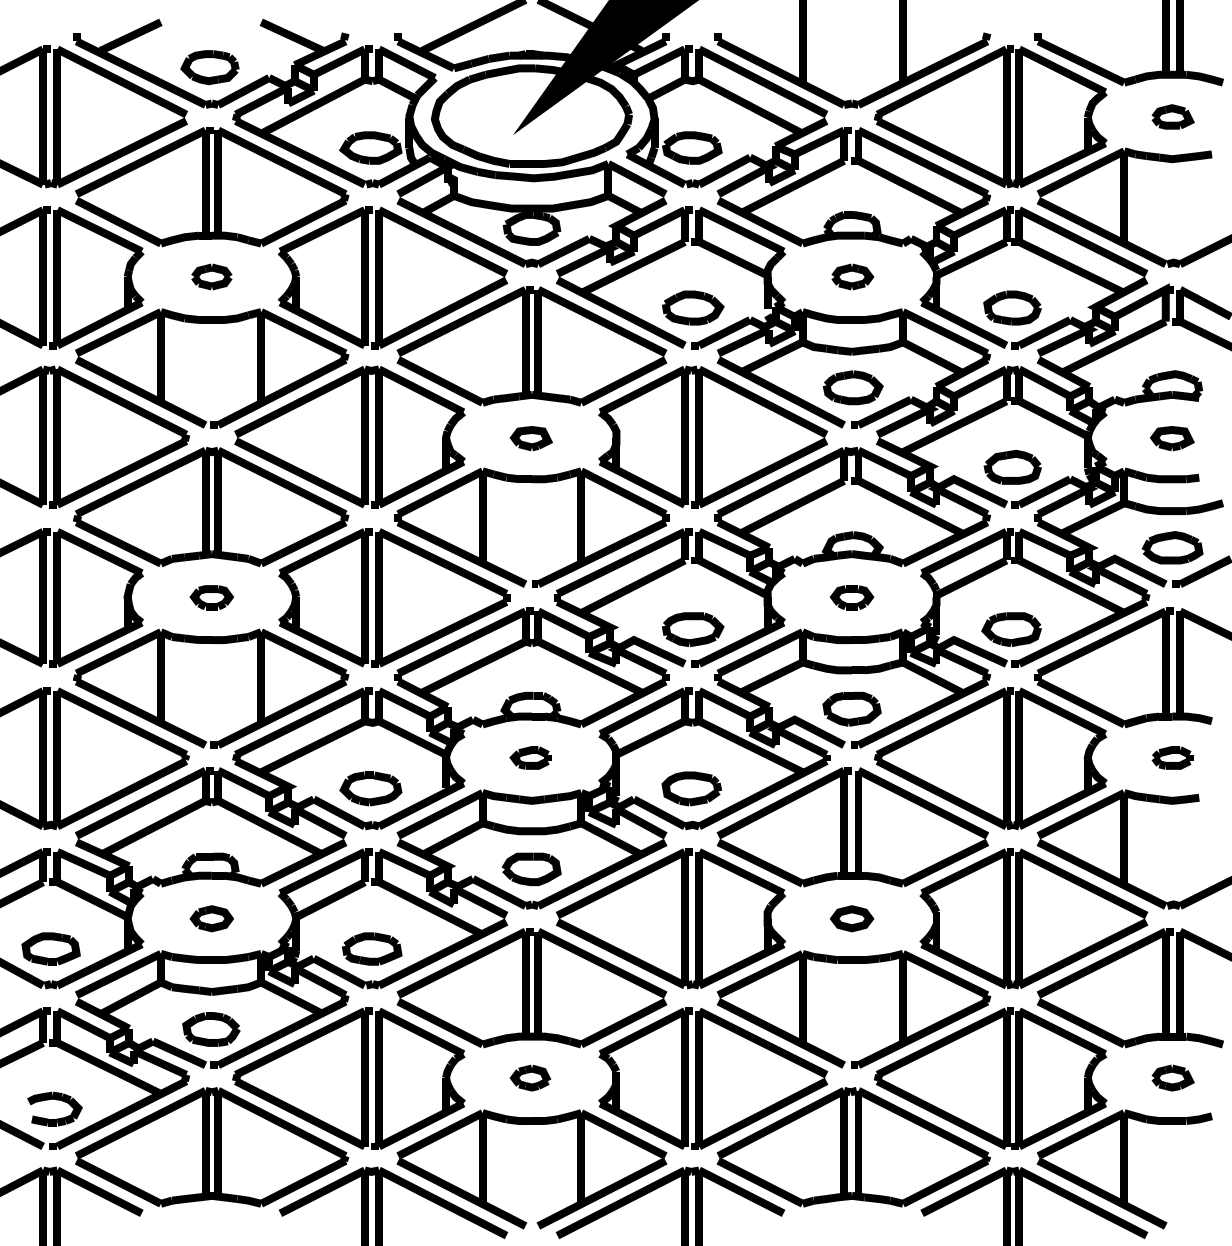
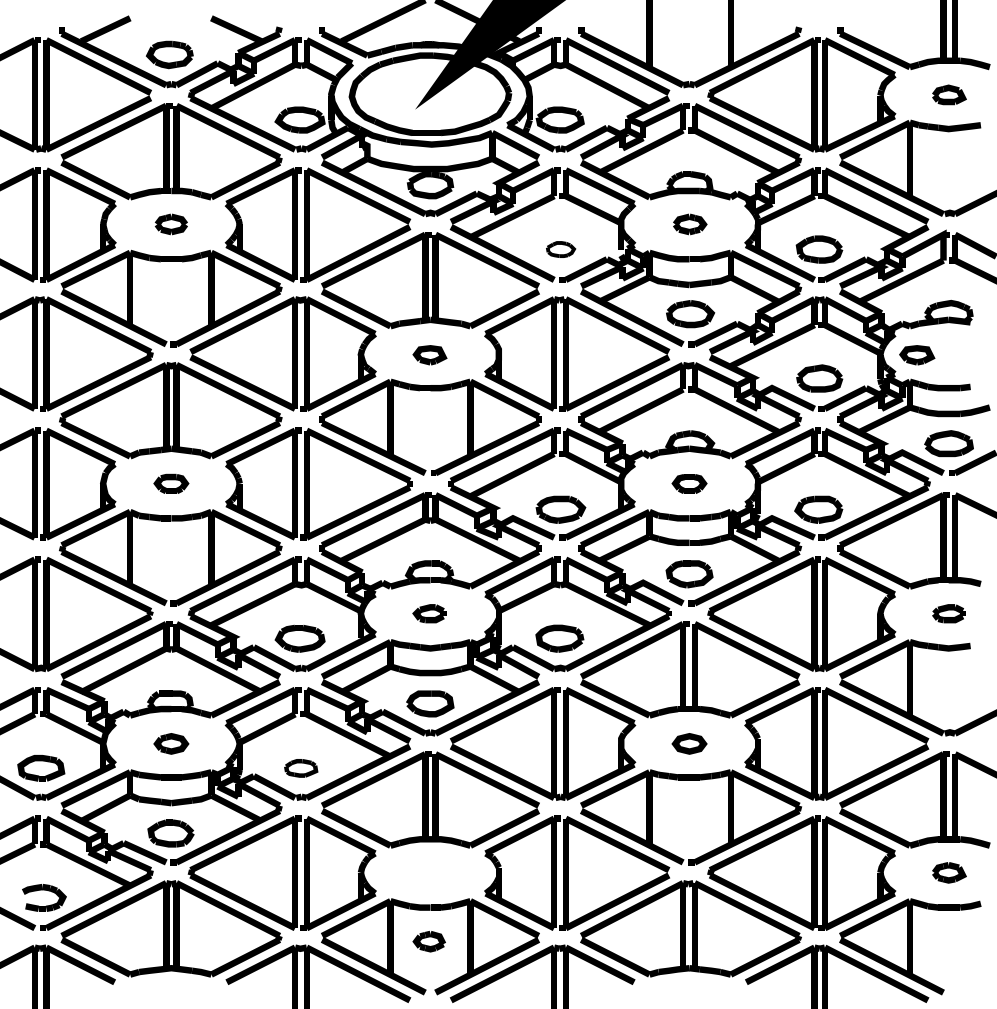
part: (693, 307) -> (561, 249), size x0.6
part: (1172, 438) -> (917, 355), moved
part: (372, 948) -> (301, 767), size x0.7
part: (530, 1077) -> (429, 941), moved

